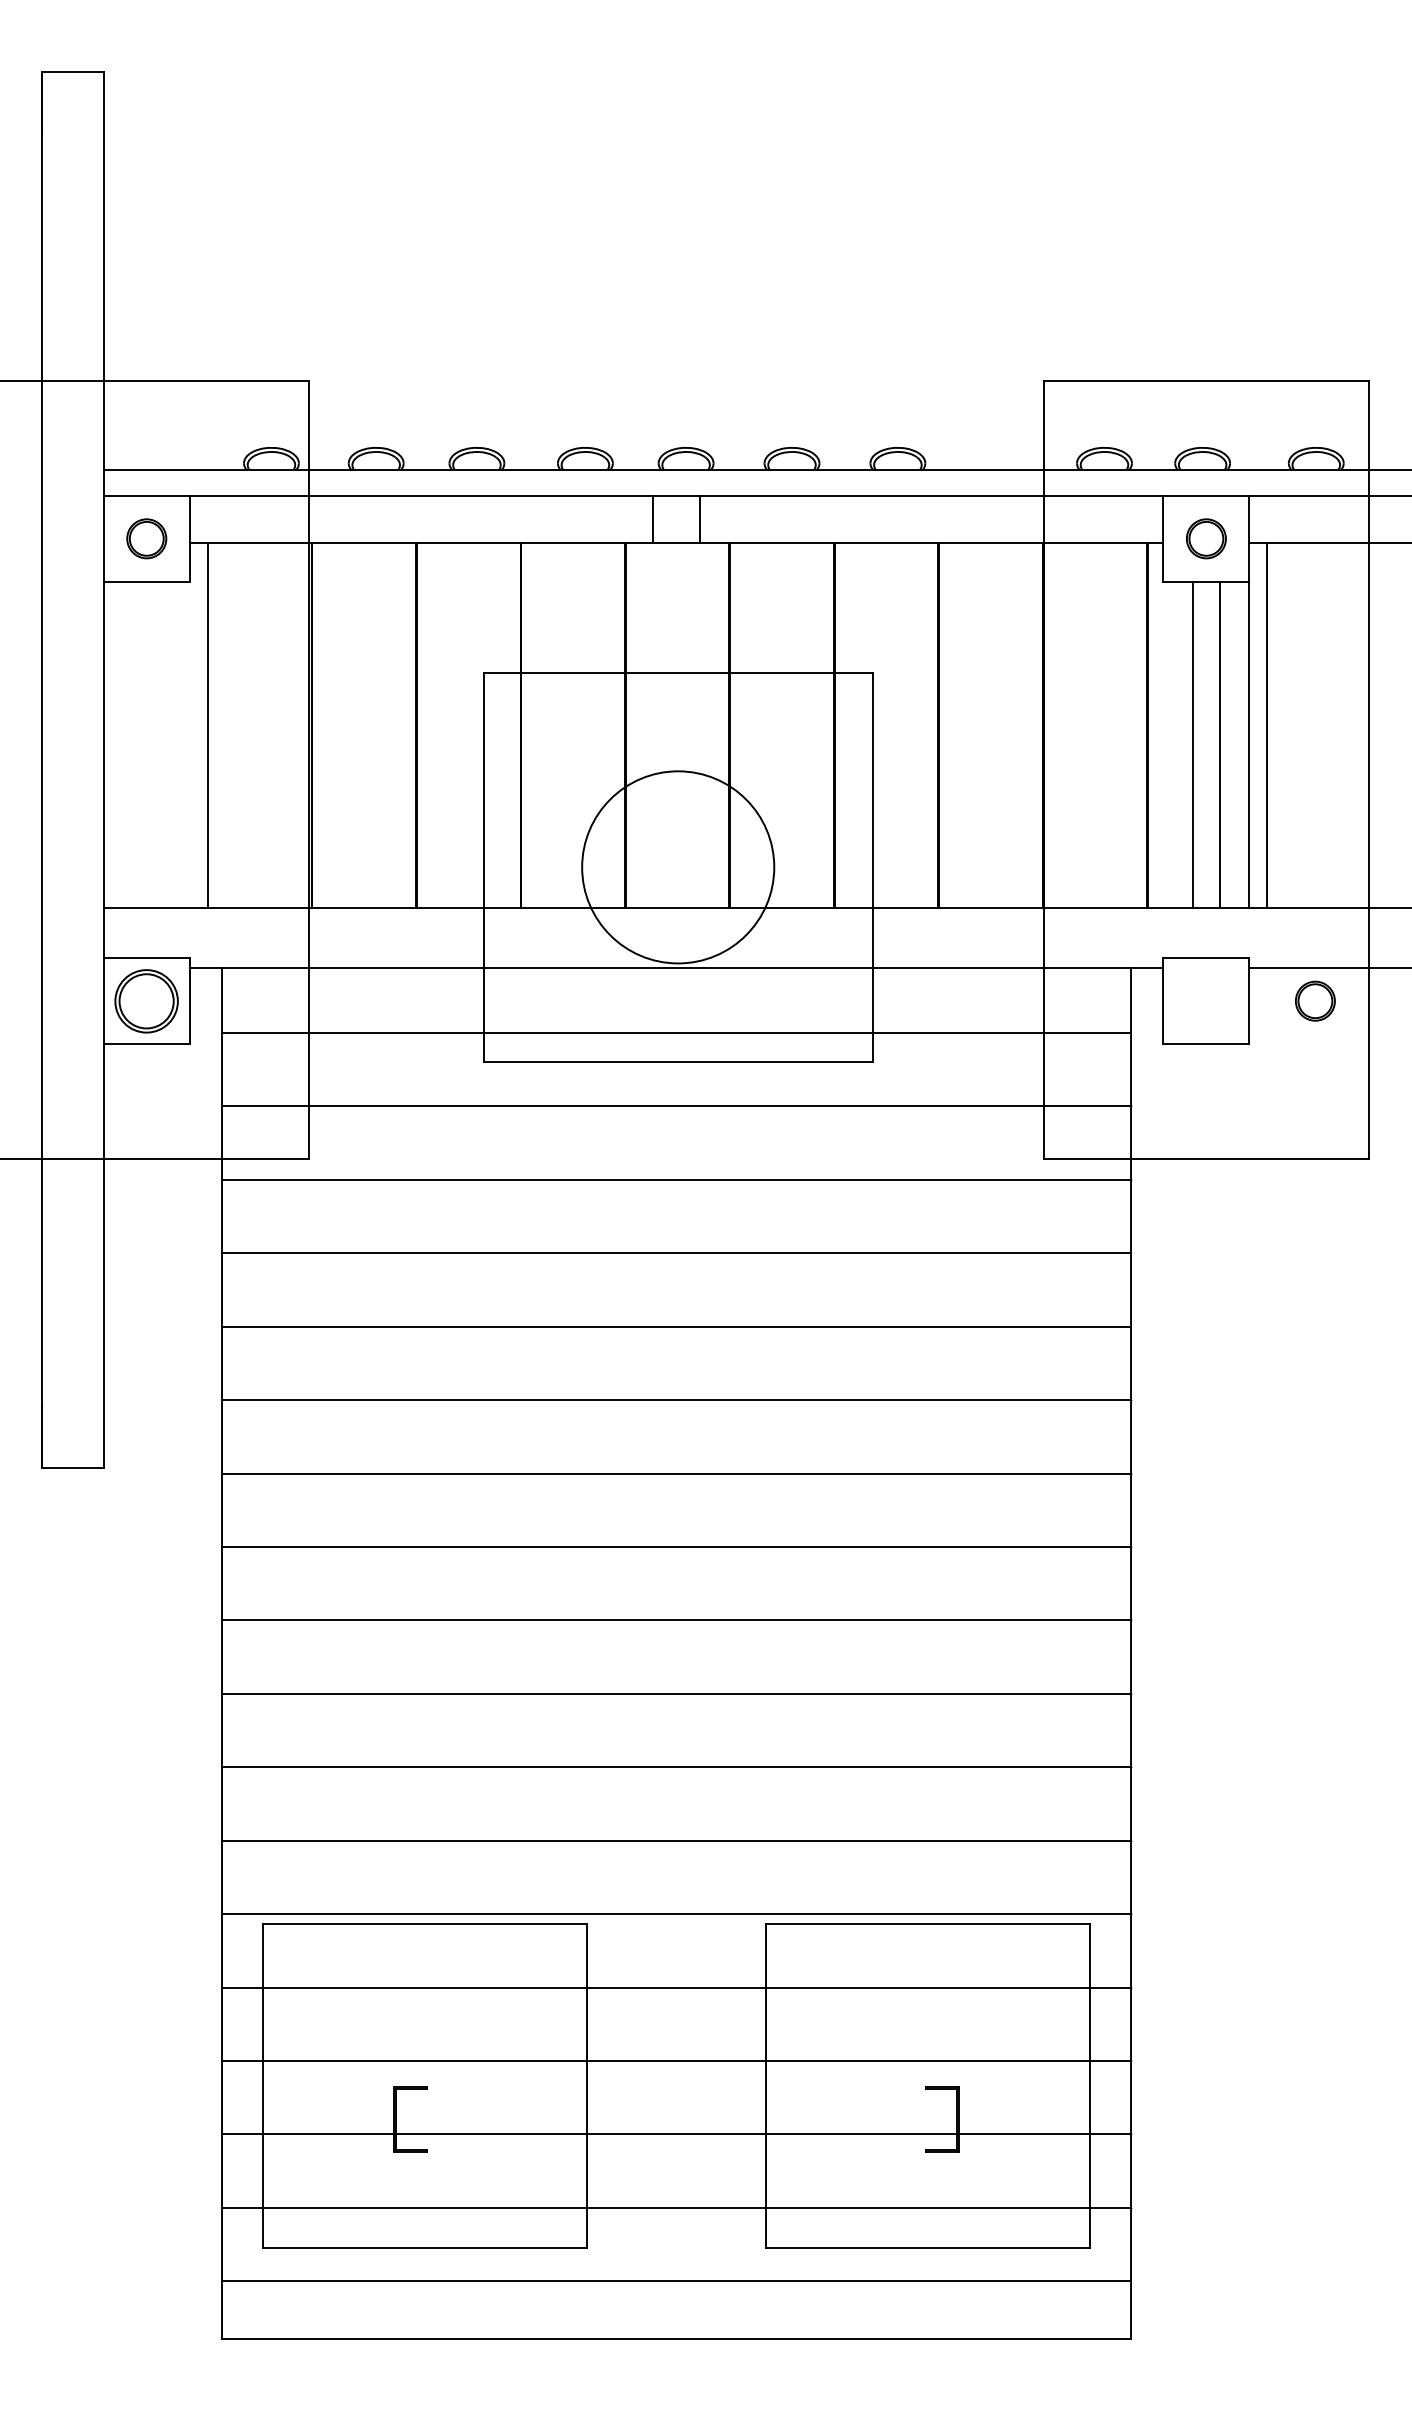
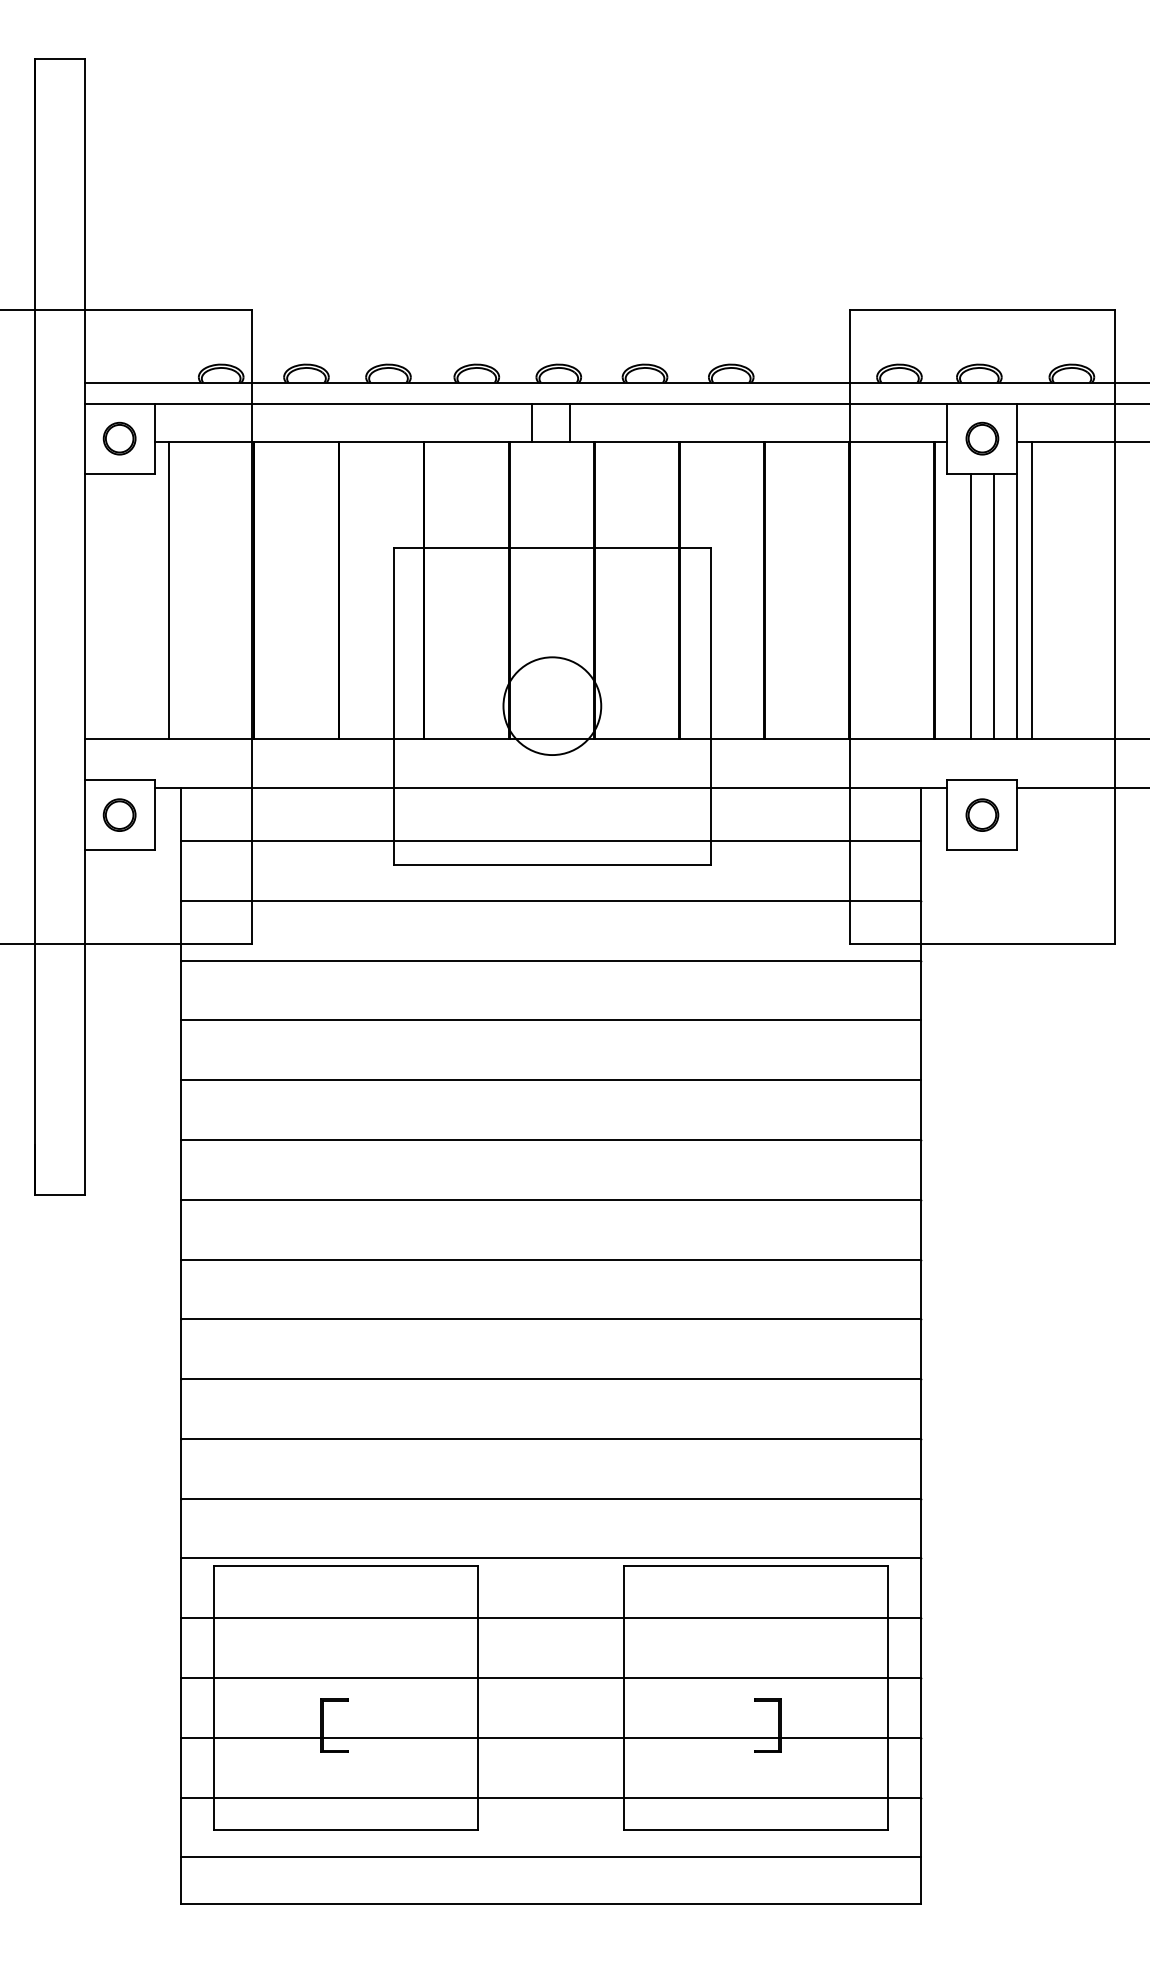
circle: (678, 867) -> (552, 706), size x0.62
part: (146, 1000) -> (119, 814), size x0.62
part: (1315, 1000) -> (982, 814), moved

